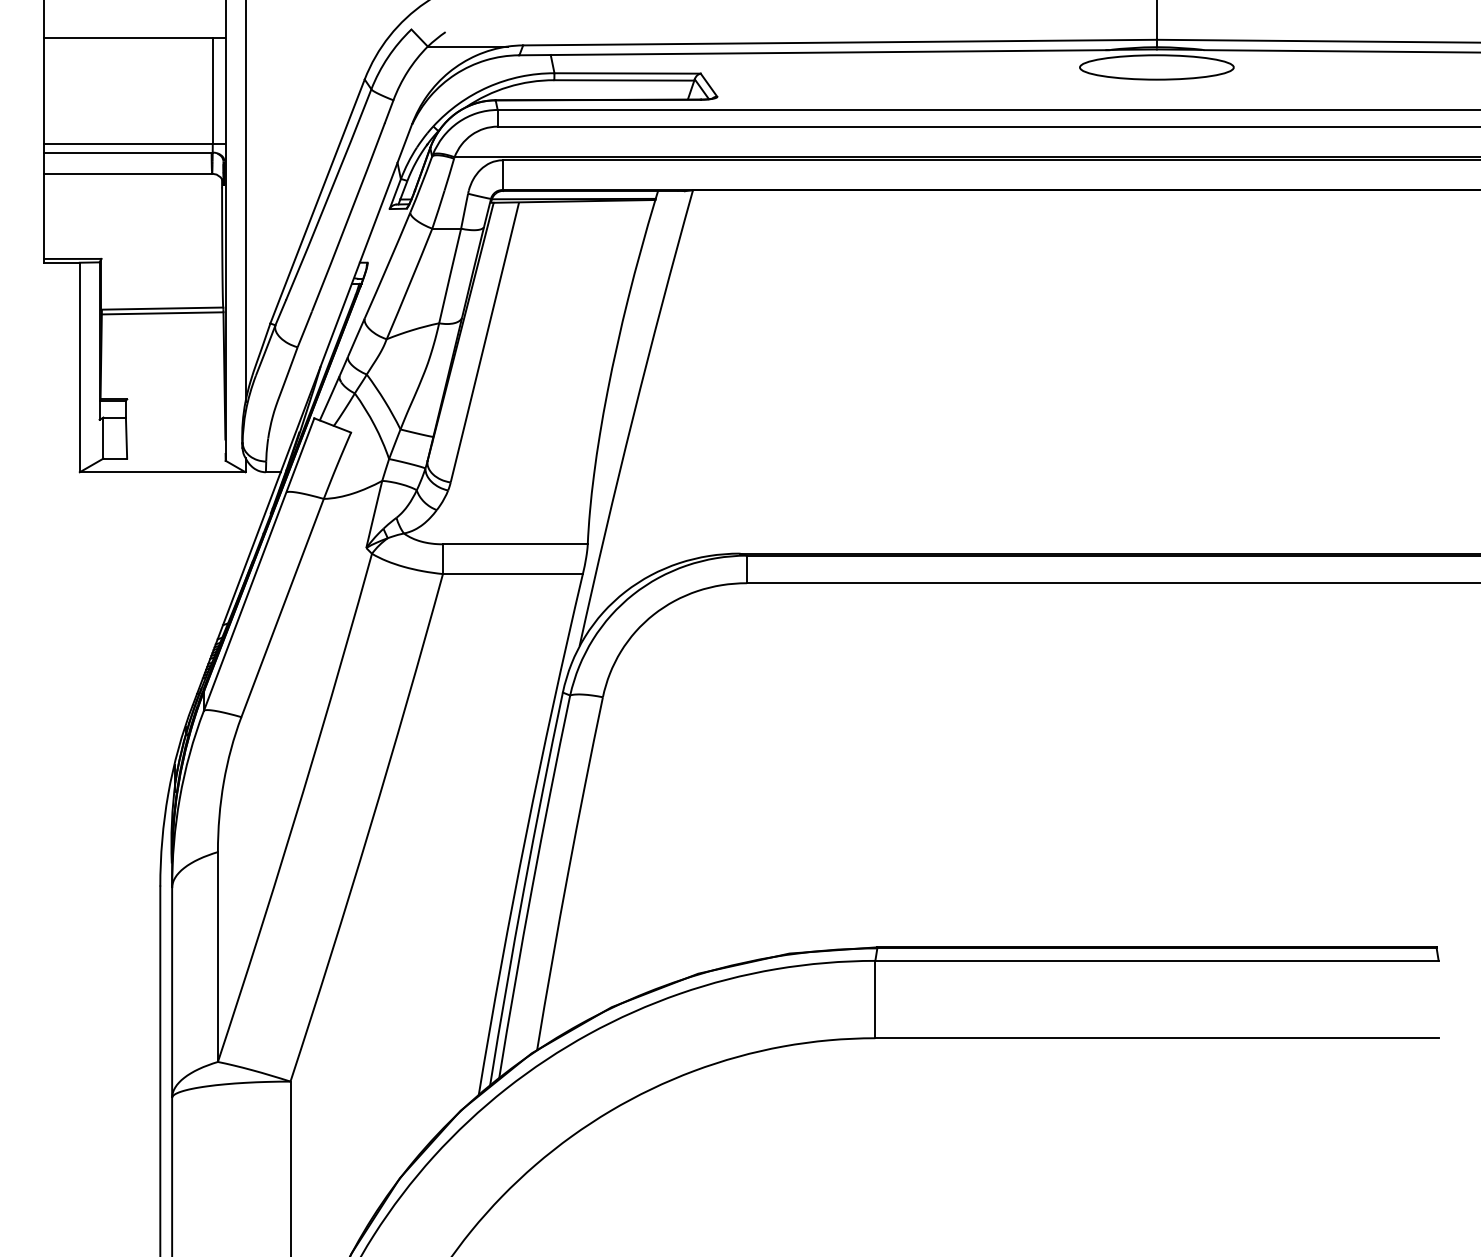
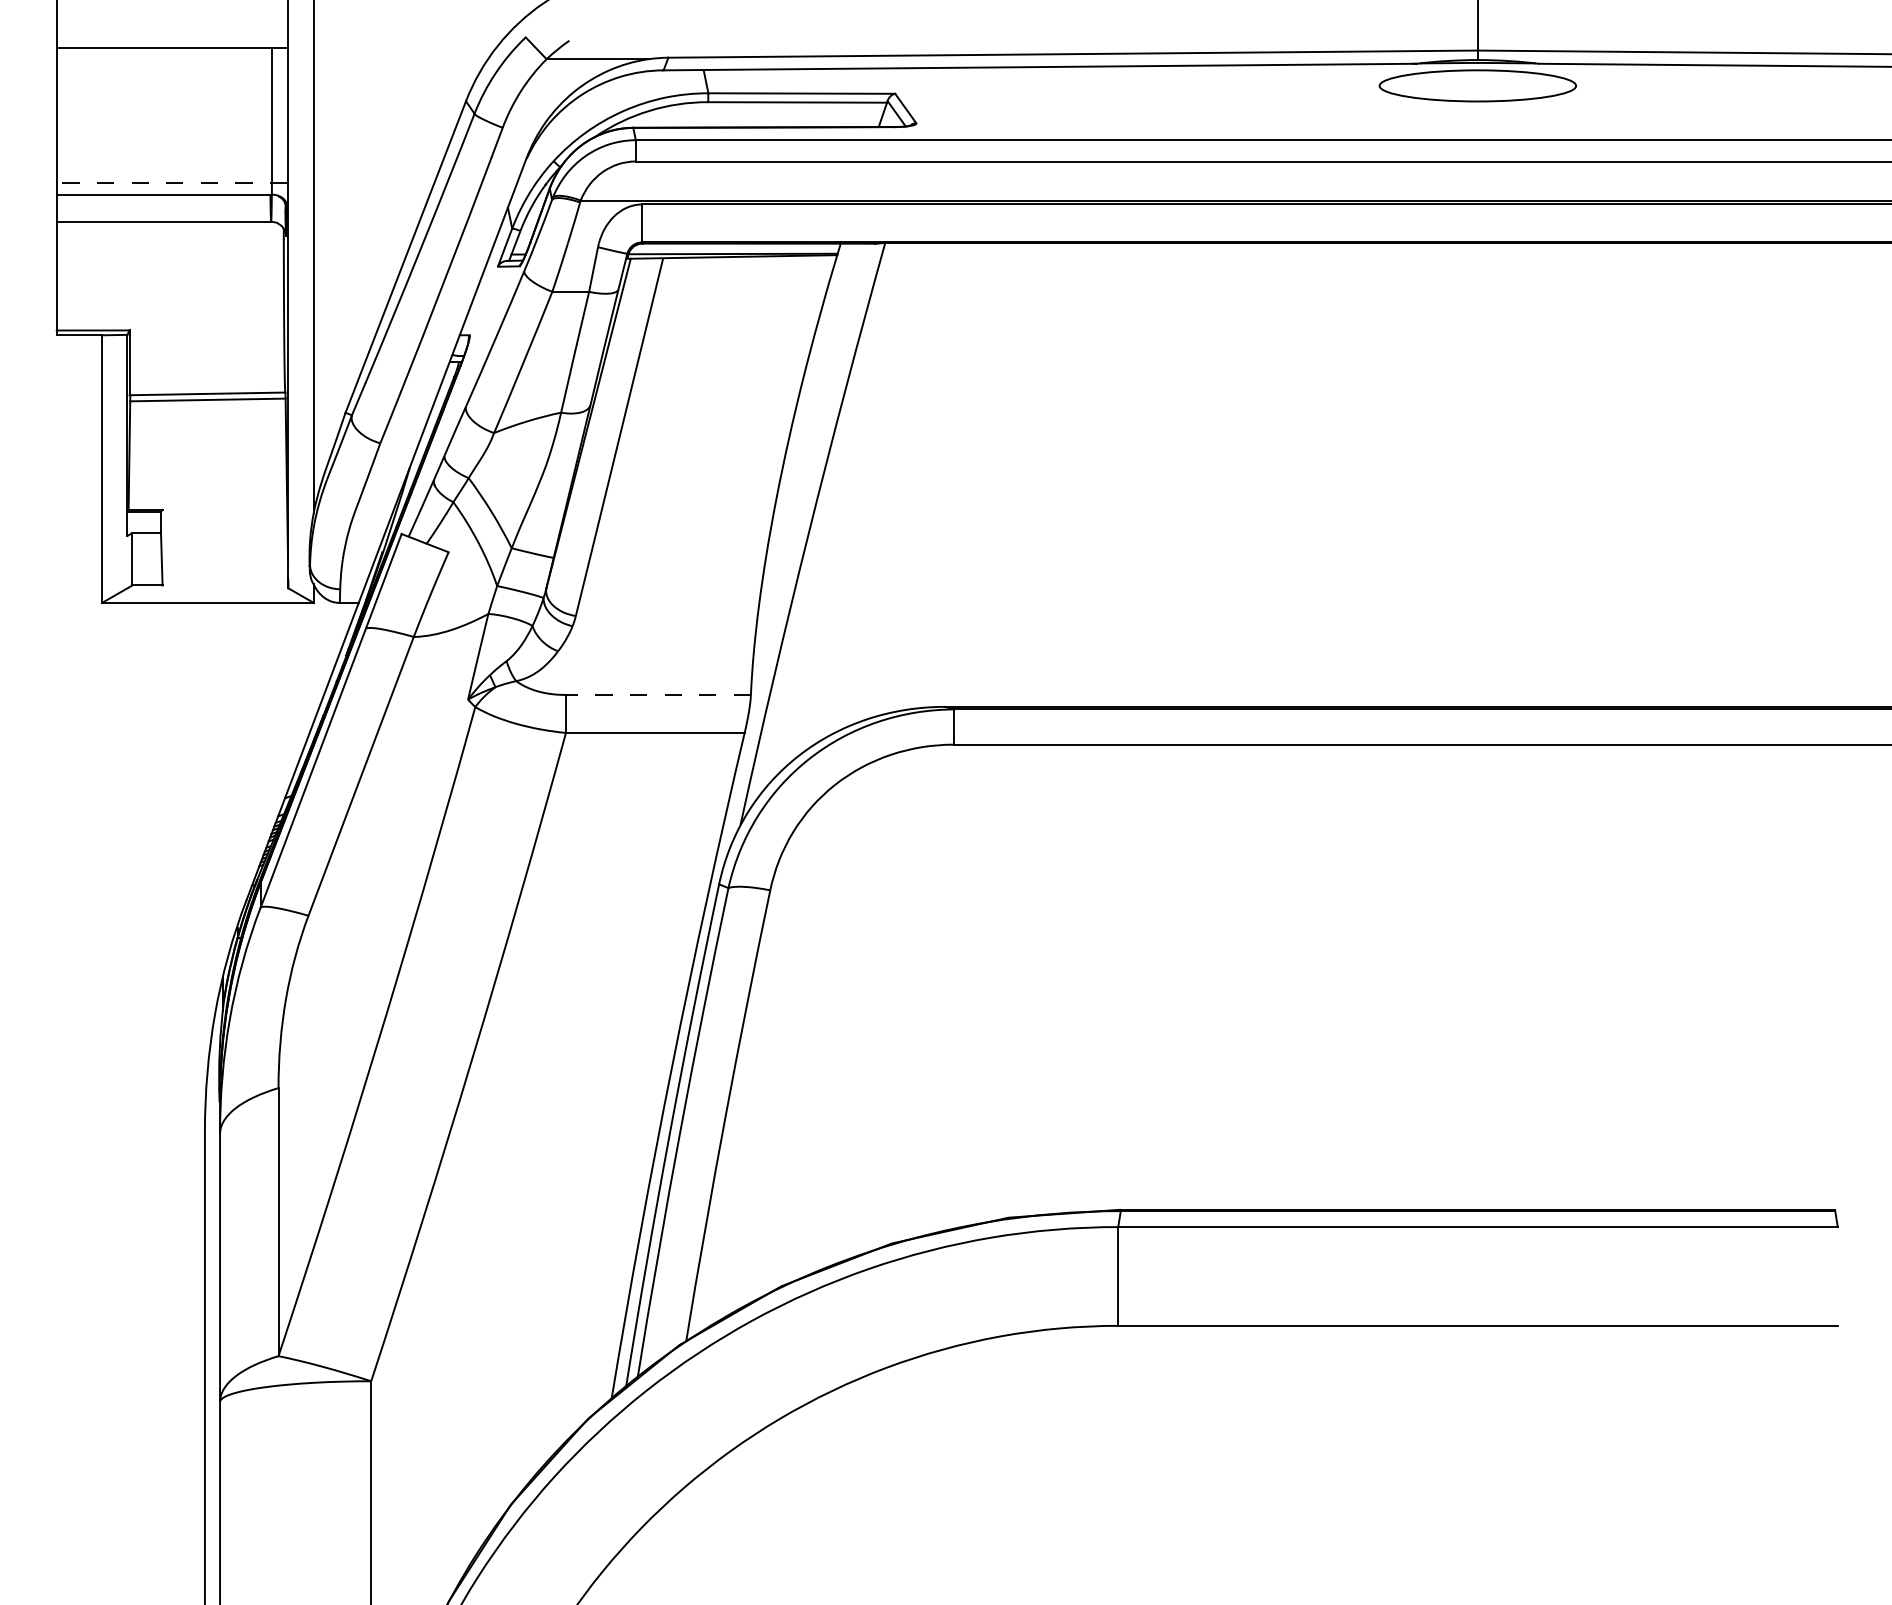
line: (134, 143) -> (171, 183), solid -> dashed
line: (514, 543) -> (657, 694), solid -> dashed

